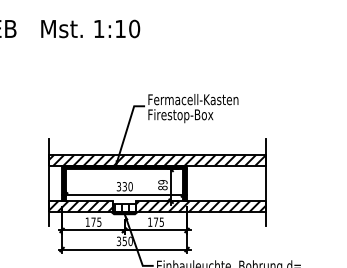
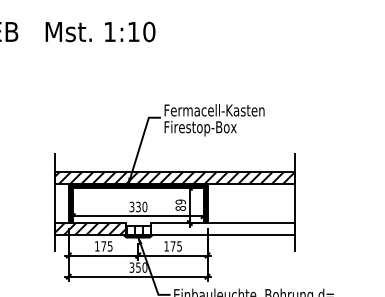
hatch: (200, 206) -> (222, 229), removed

